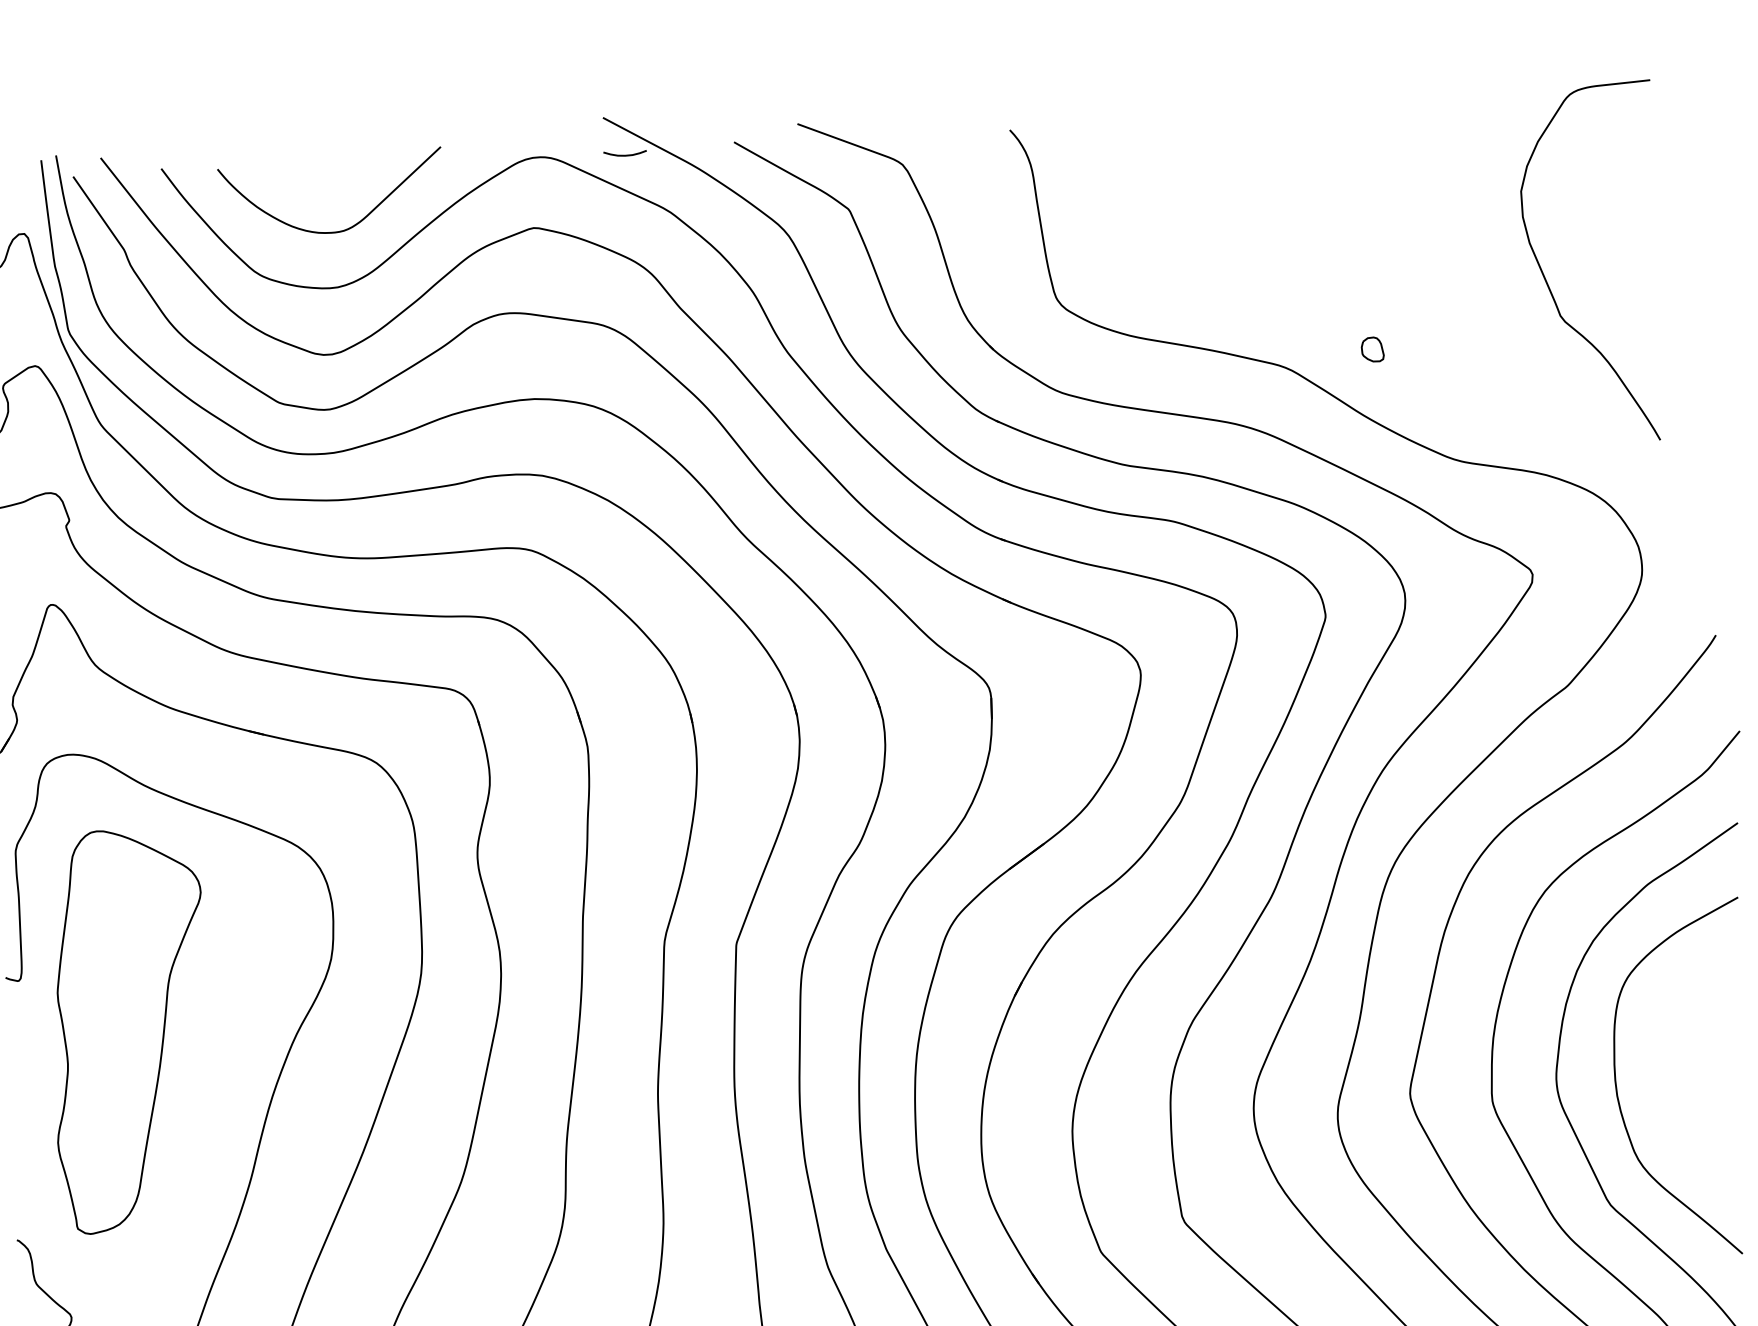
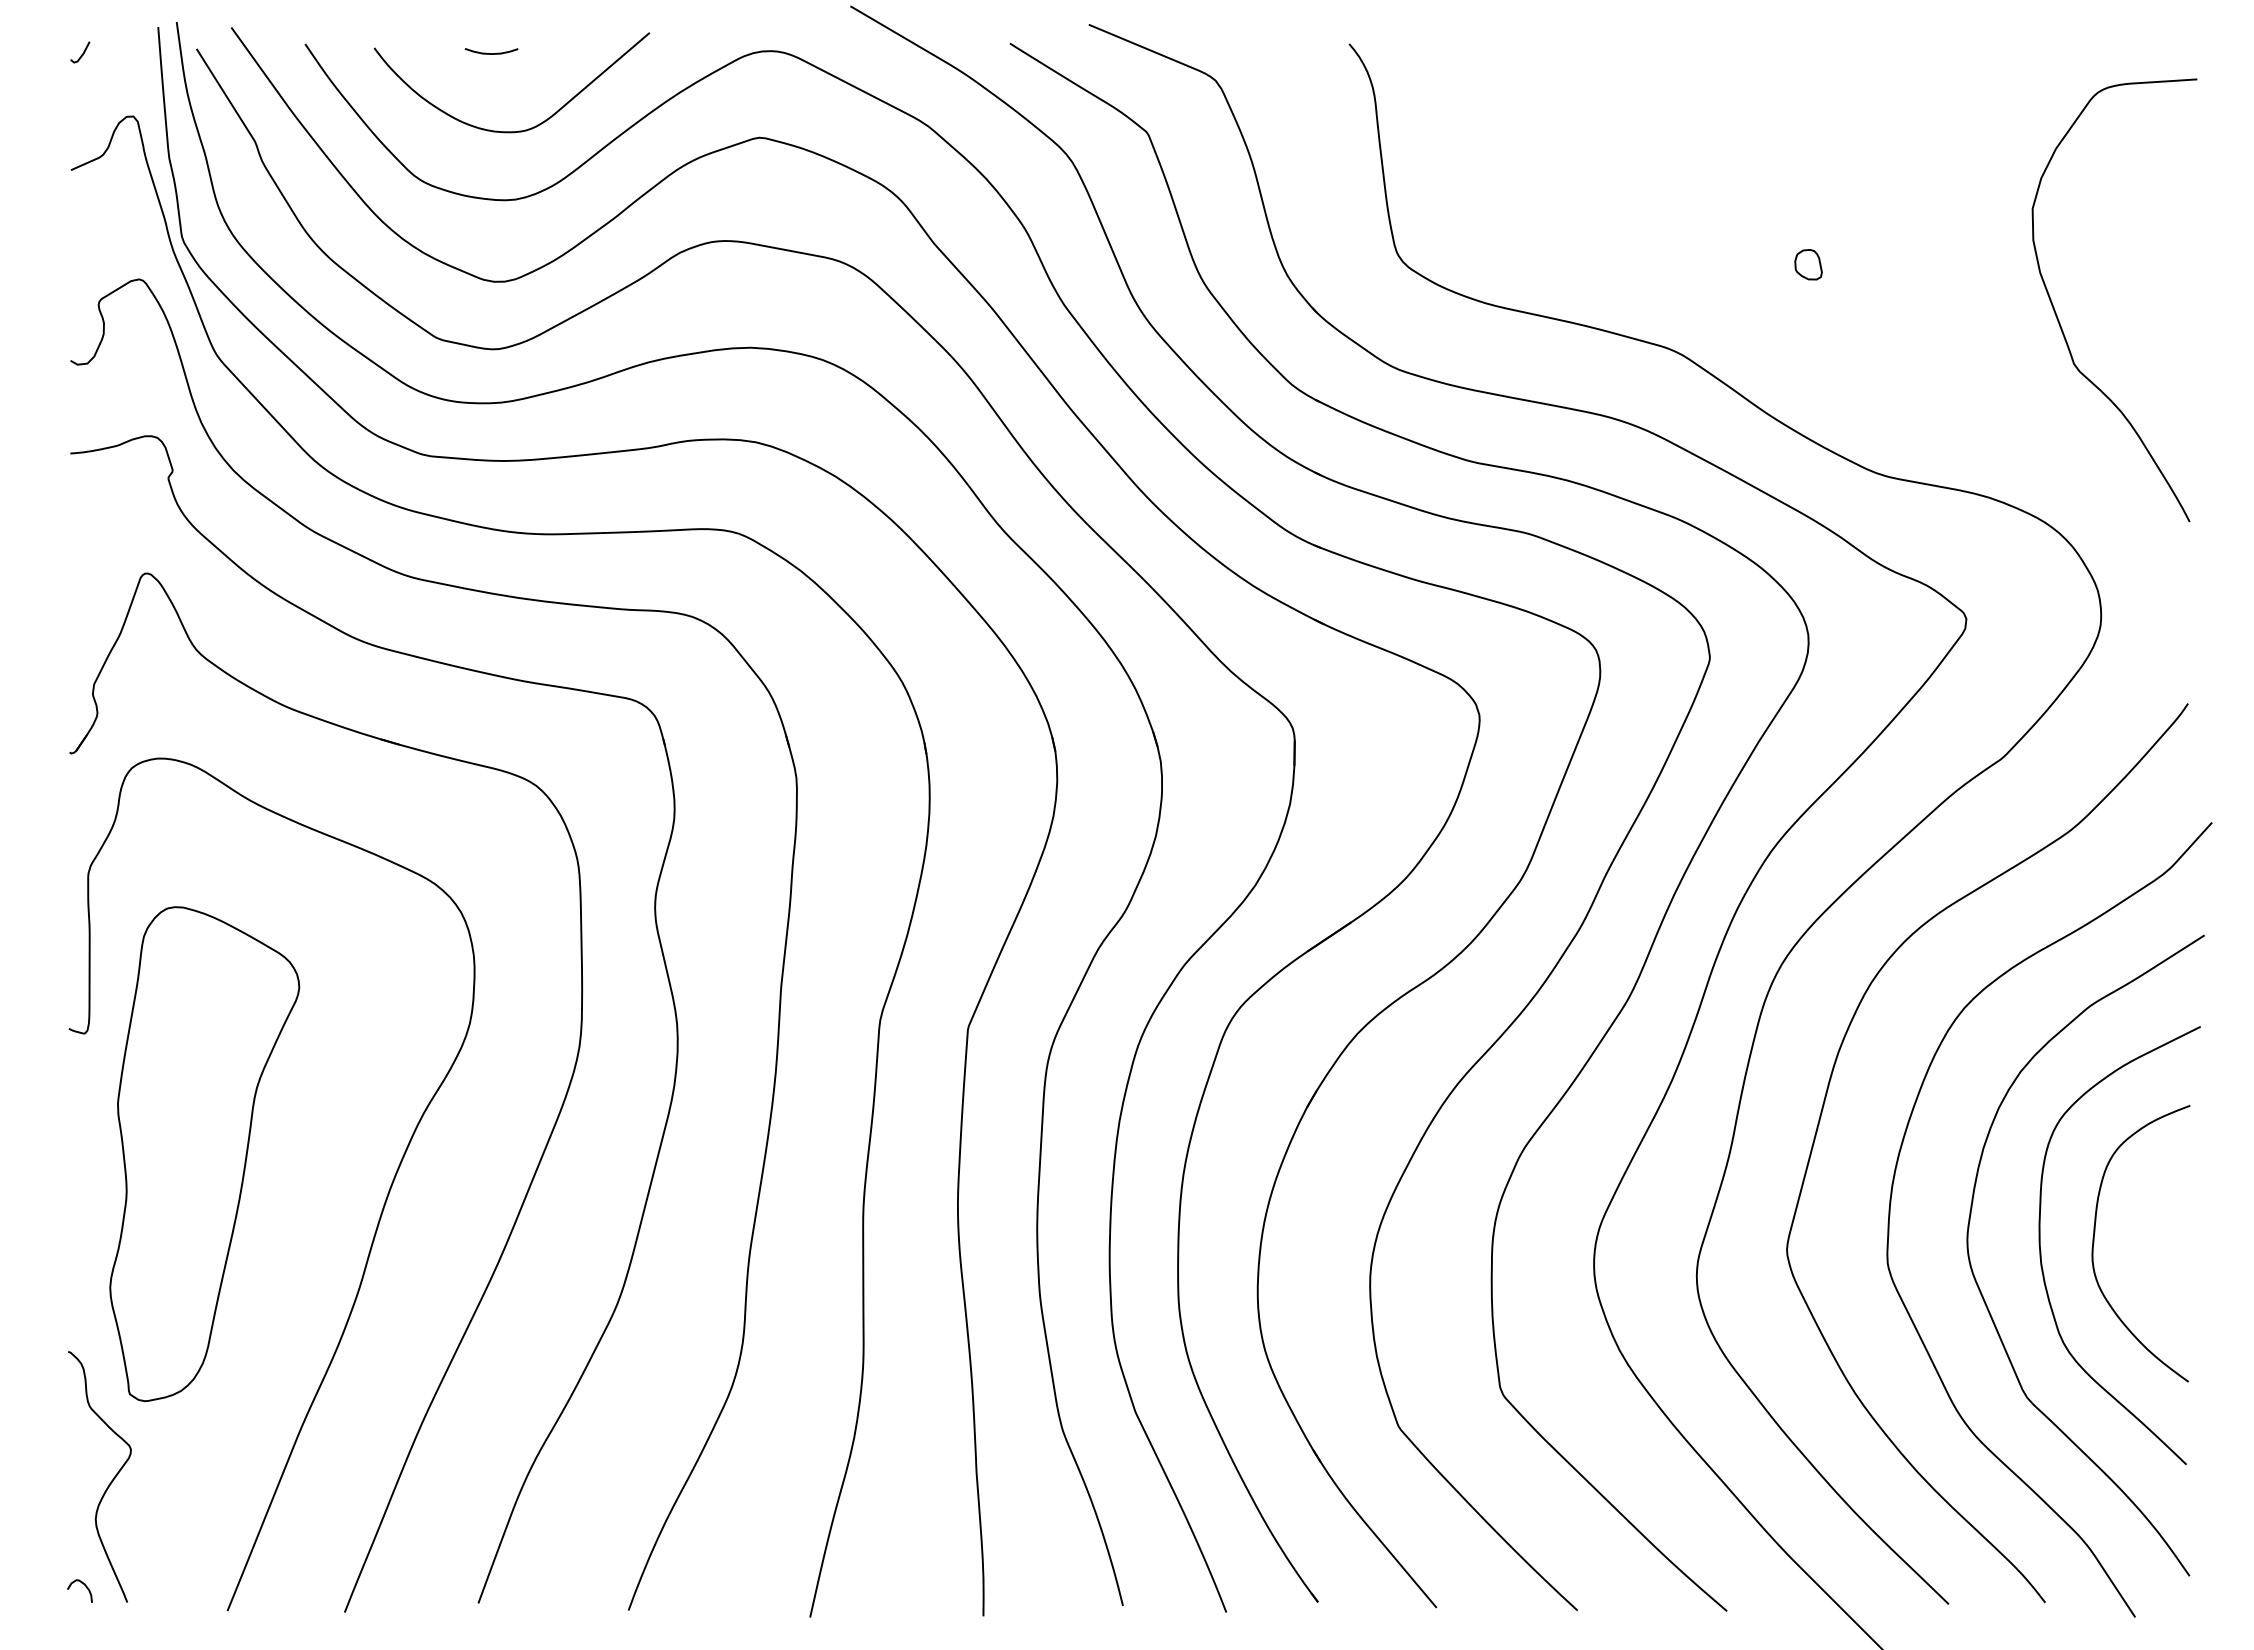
curve: (625, 155) -> (491, 53), moved
curve: (1546, 278) -> (2058, 317), moved
part: (1372, 349) -> (1808, 264), moved
part: (129, 1031) -> (204, 1154), moved
curve: (1659, 1077) -> (2094, 1243), added

